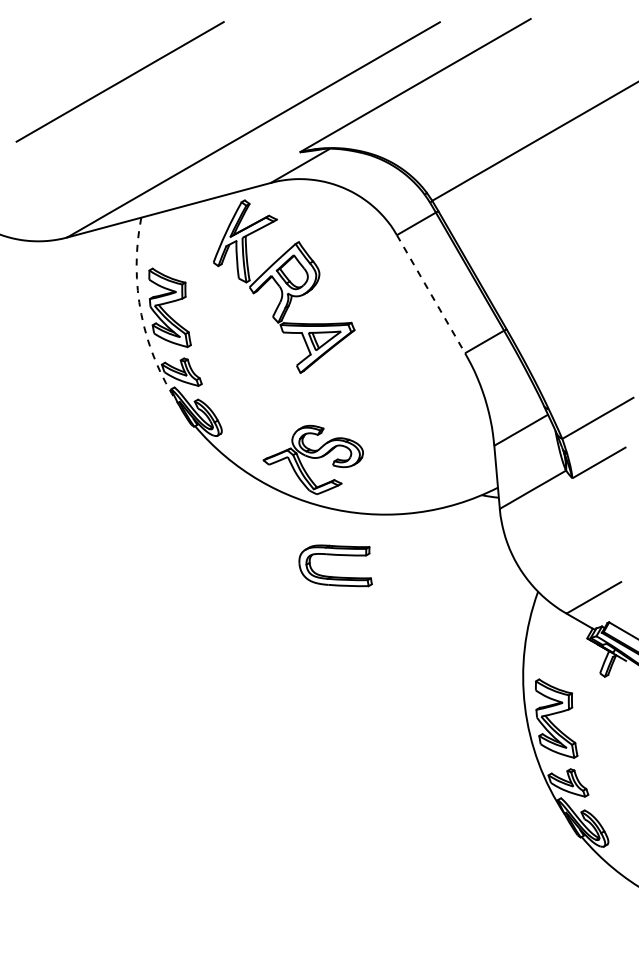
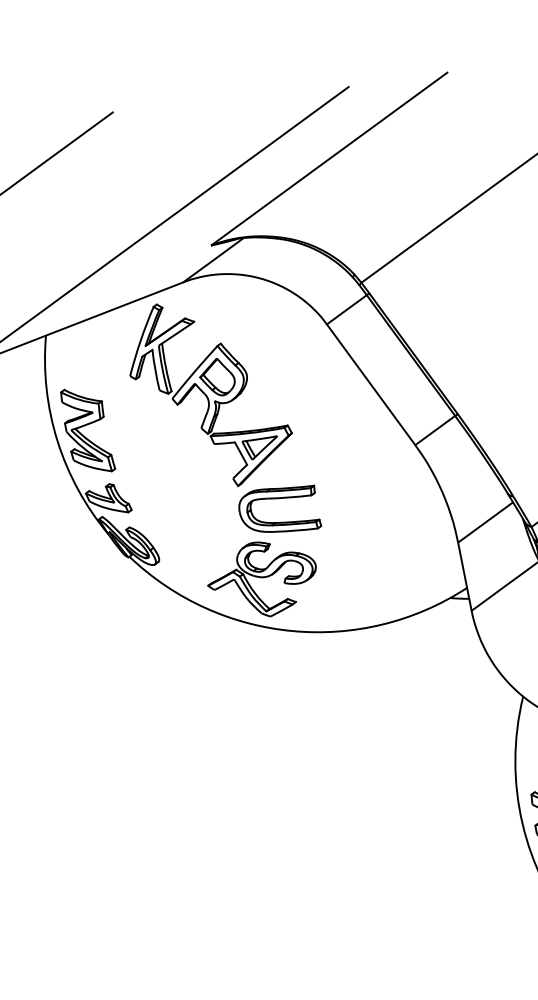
line: (431, 294) -> (371, 385), dashed -> solid
arc: (141, 314) -> (57, 441), dashed -> solid
part: (335, 555) -> (278, 498), moved

